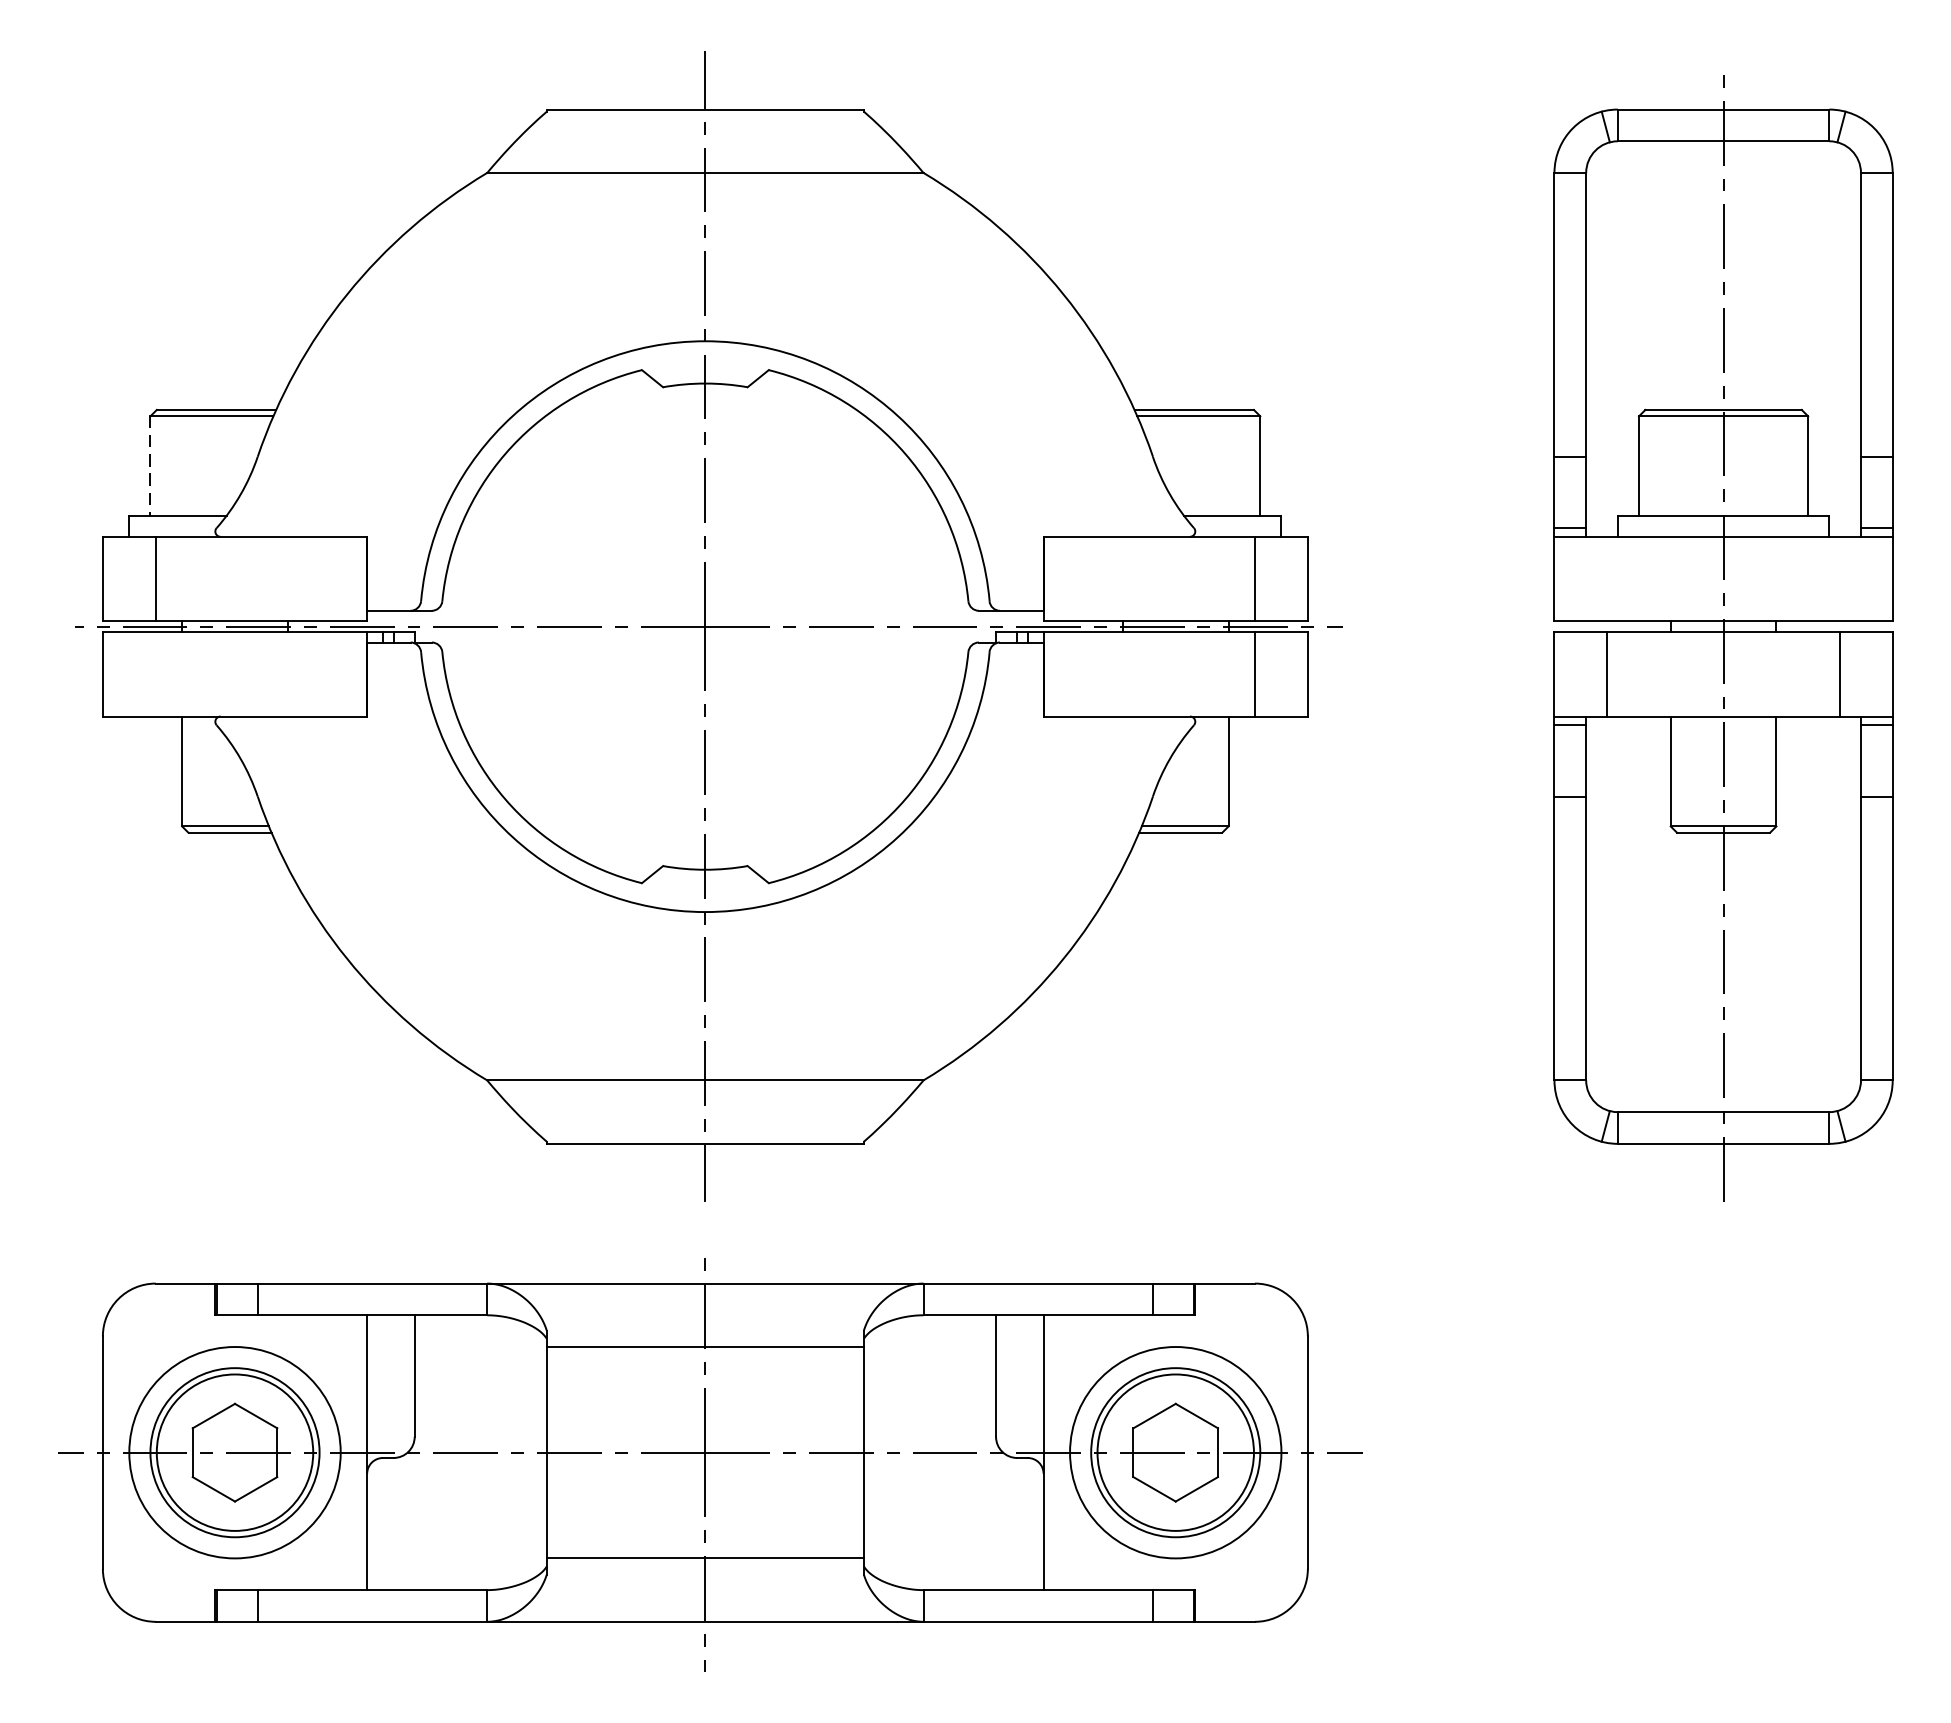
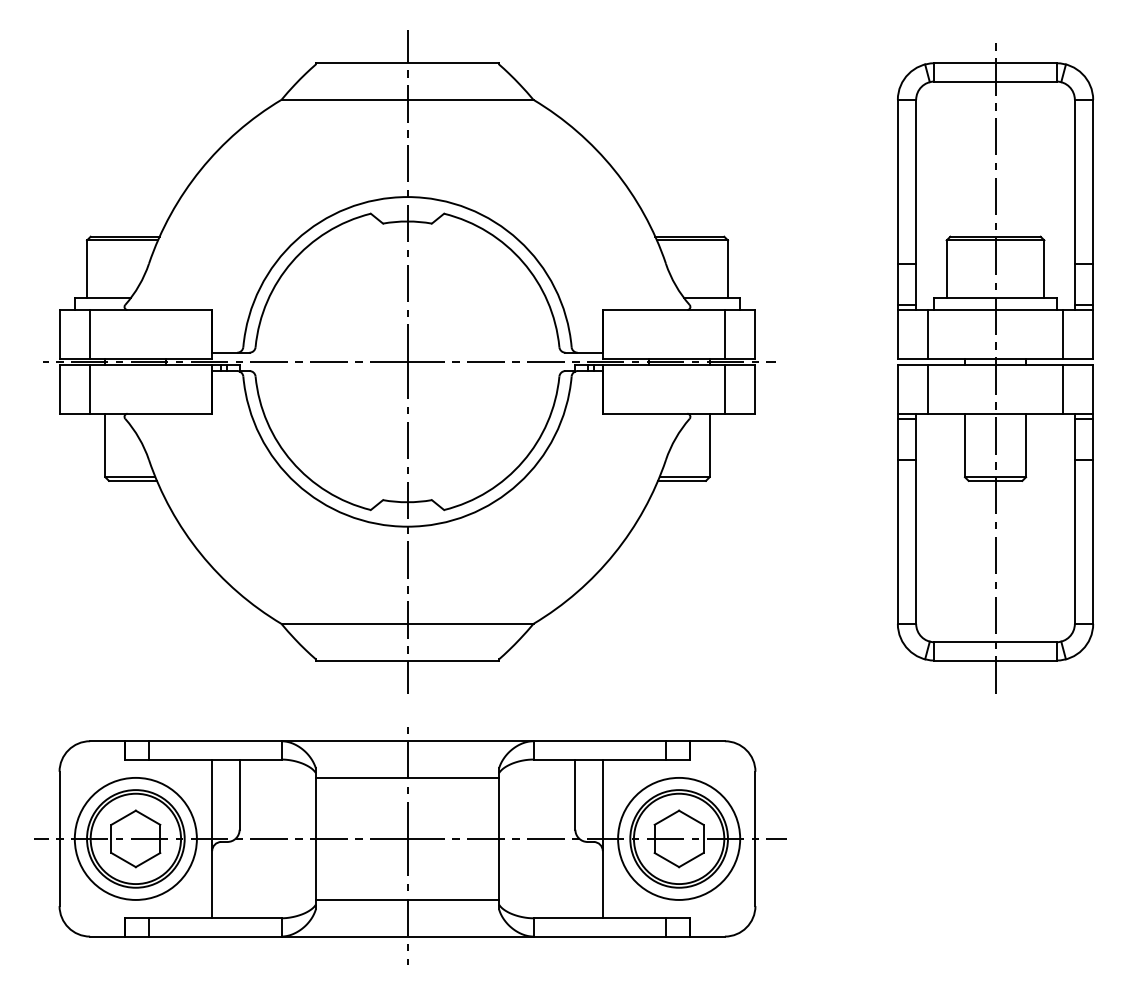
line: (151, 466) -> (87, 269), dashed -> solid
line: (1607, 577) -> (928, 333), added
line: (1839, 577) -> (1062, 333), added
line: (156, 672) -> (90, 388), added

